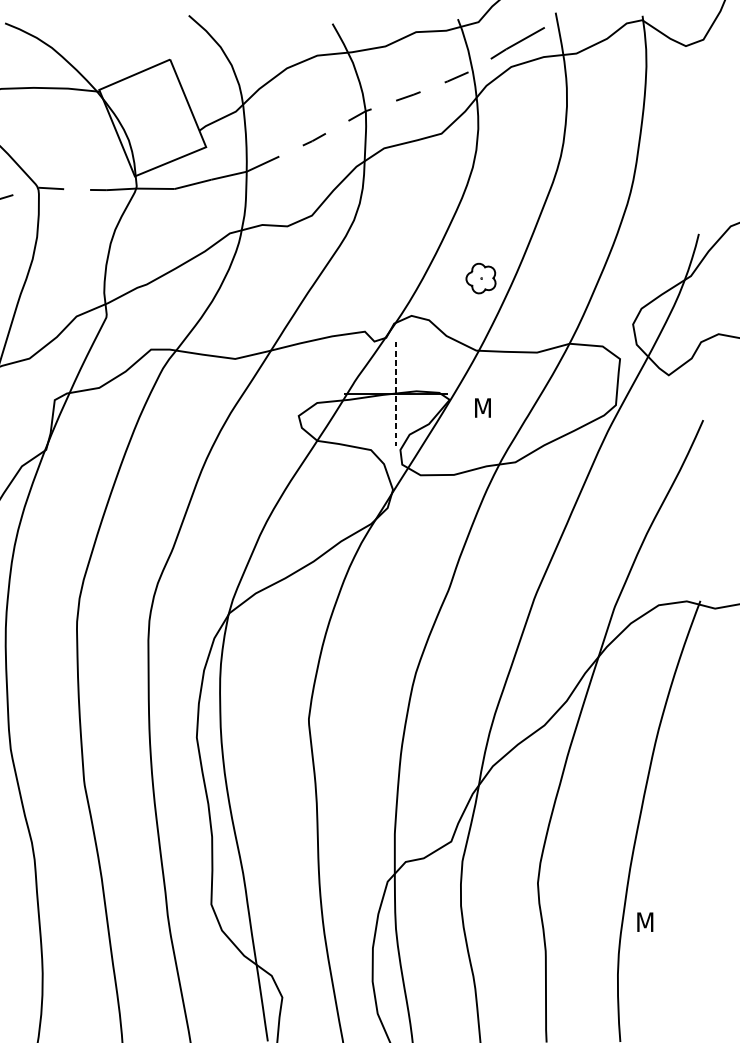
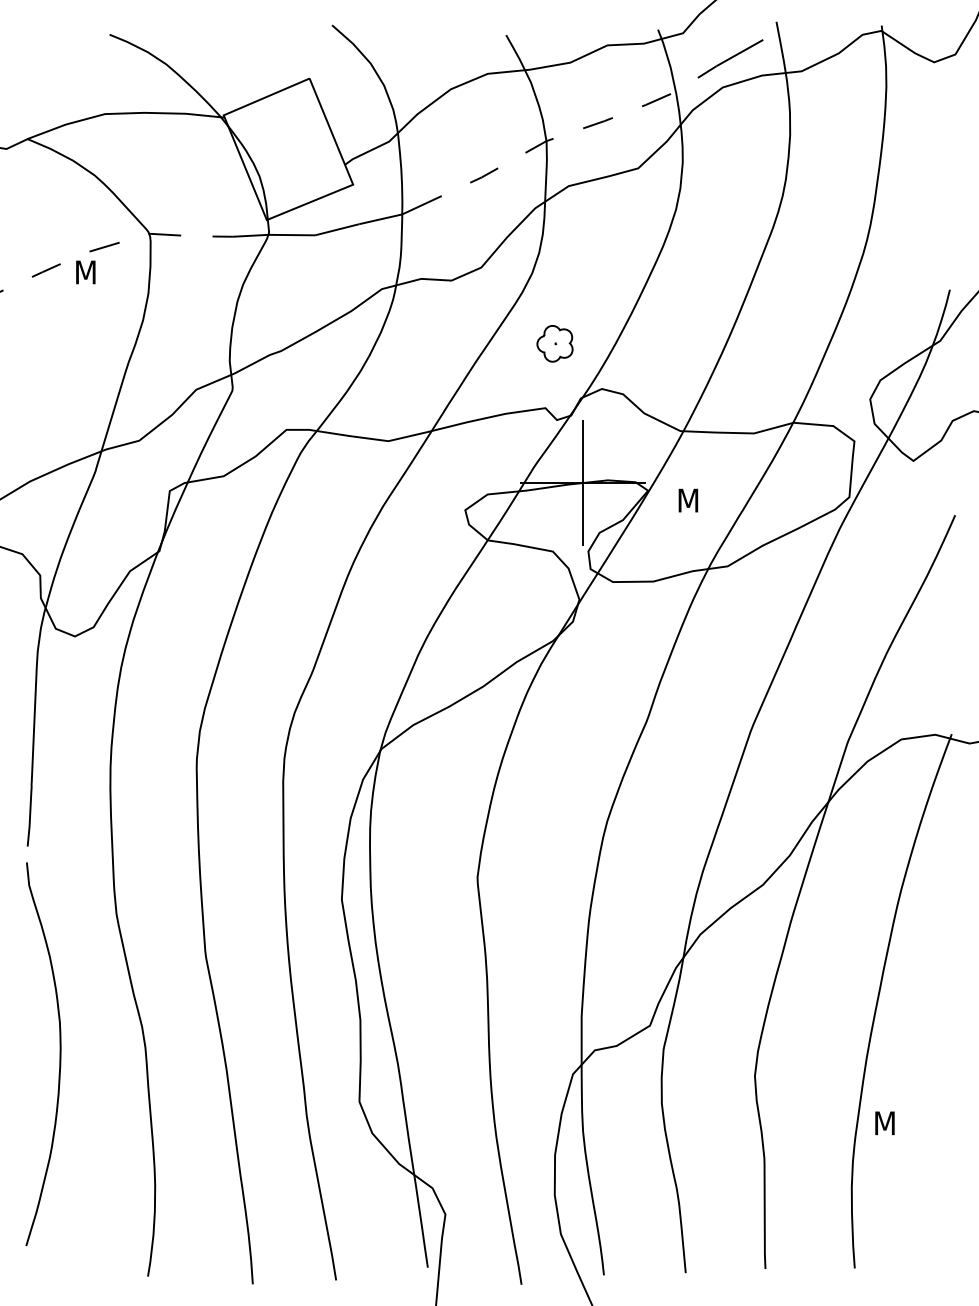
part: (480, 278) -> (554, 343), moved
line: (396, 393) -> (583, 483), dashed -> solid

